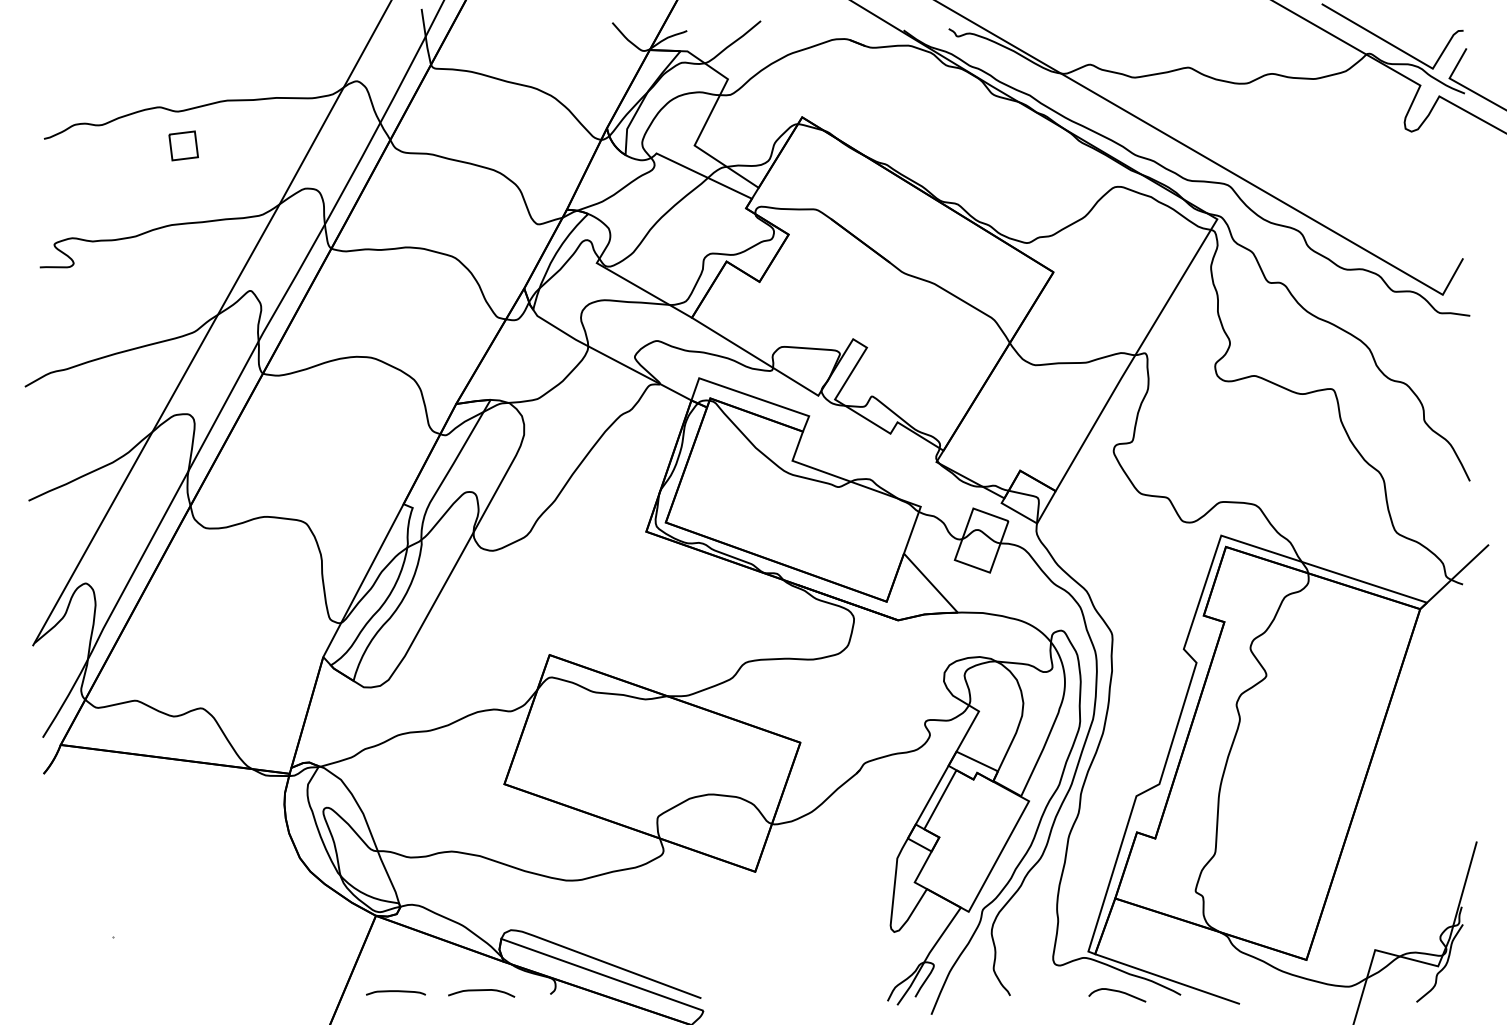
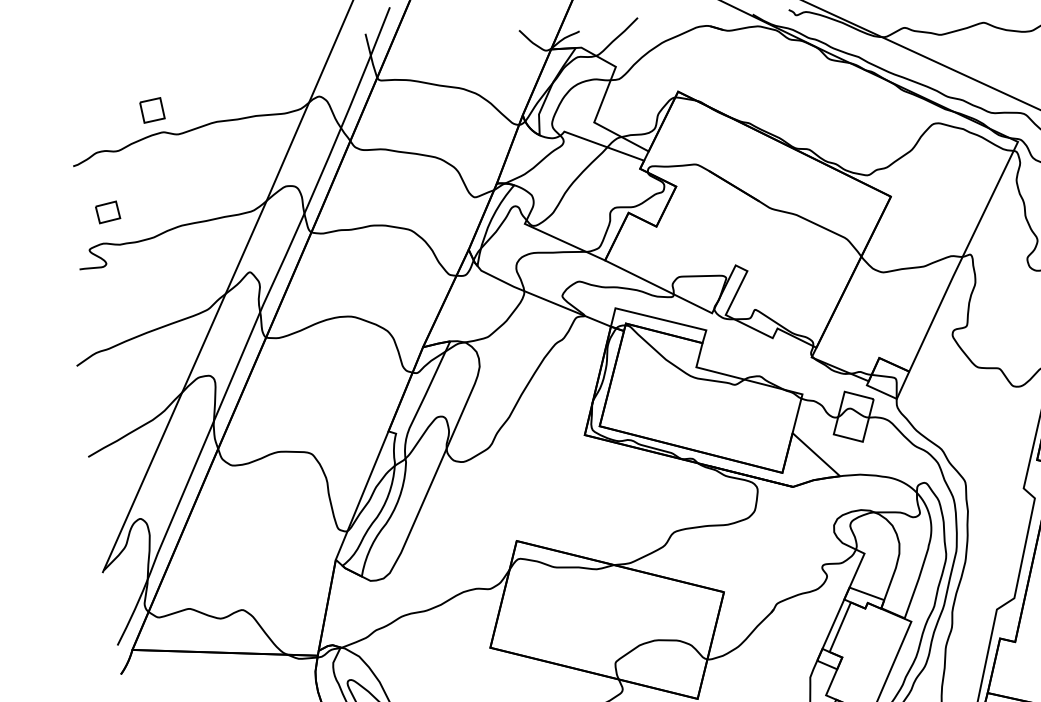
part: (183, 145) -> (152, 110), moved
part: (81, 199) -> (107, 211), added

